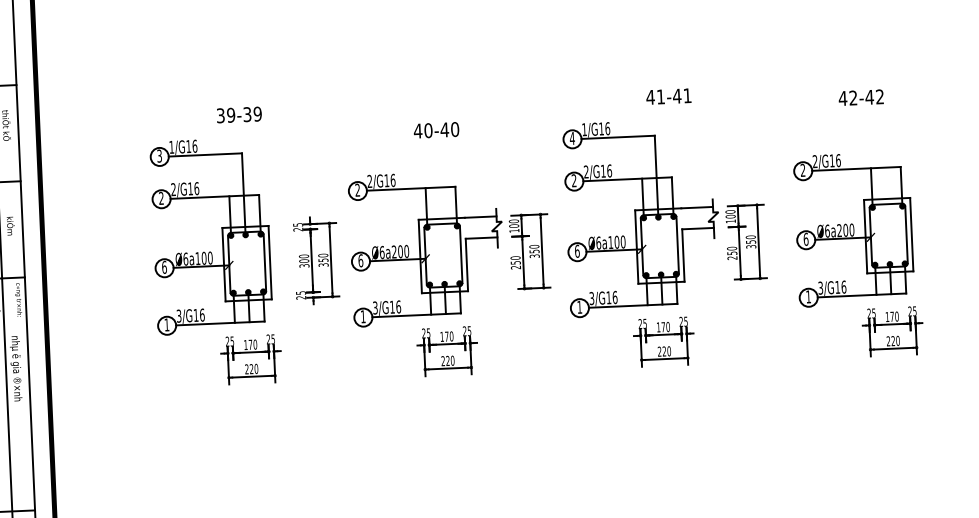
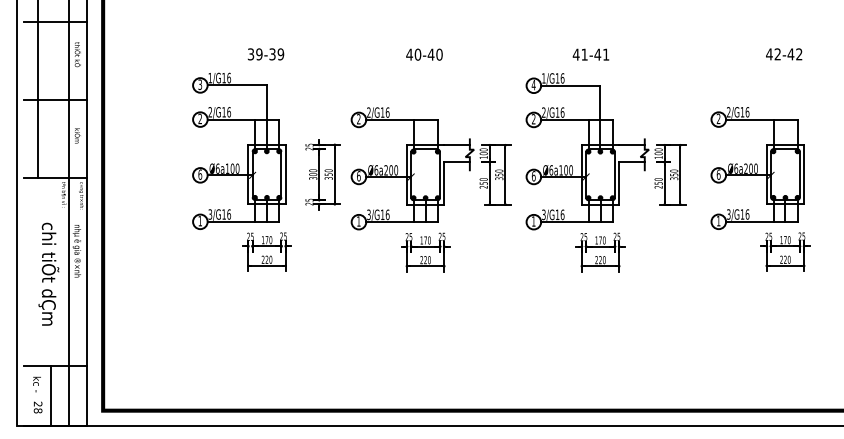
text: (668, 96) -> (590, 54), moved
text: (861, 97) -> (784, 54), moved
text: (436, 130) -> (424, 54), moved

